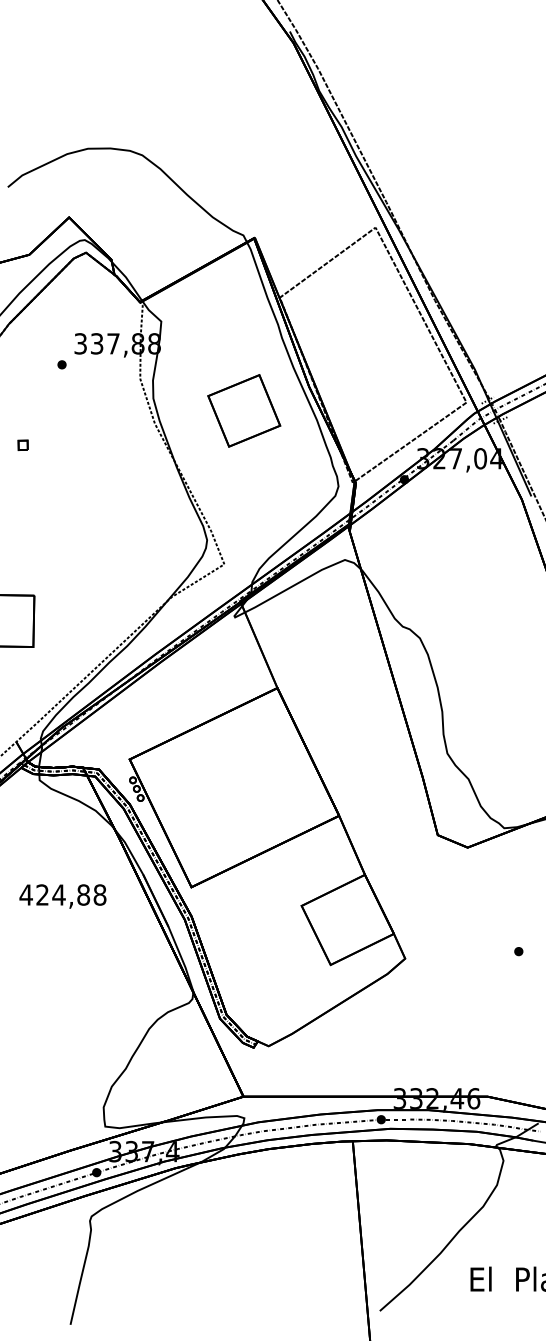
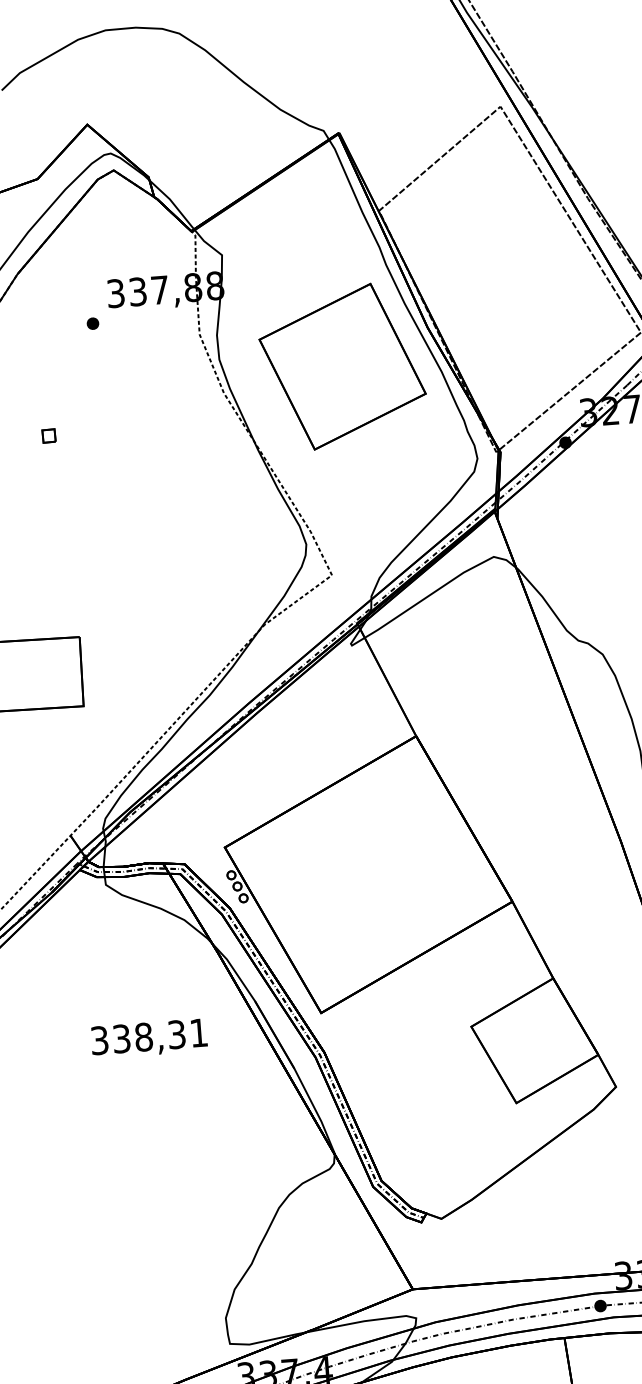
part: (244, 410) -> (343, 366), size x1.67
text: (62, 894) -> (148, 1036), 424,88 -> 338,31

